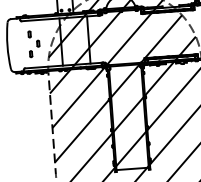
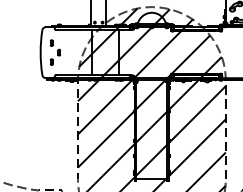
part: (34, 43) -> (55, 52), moved

